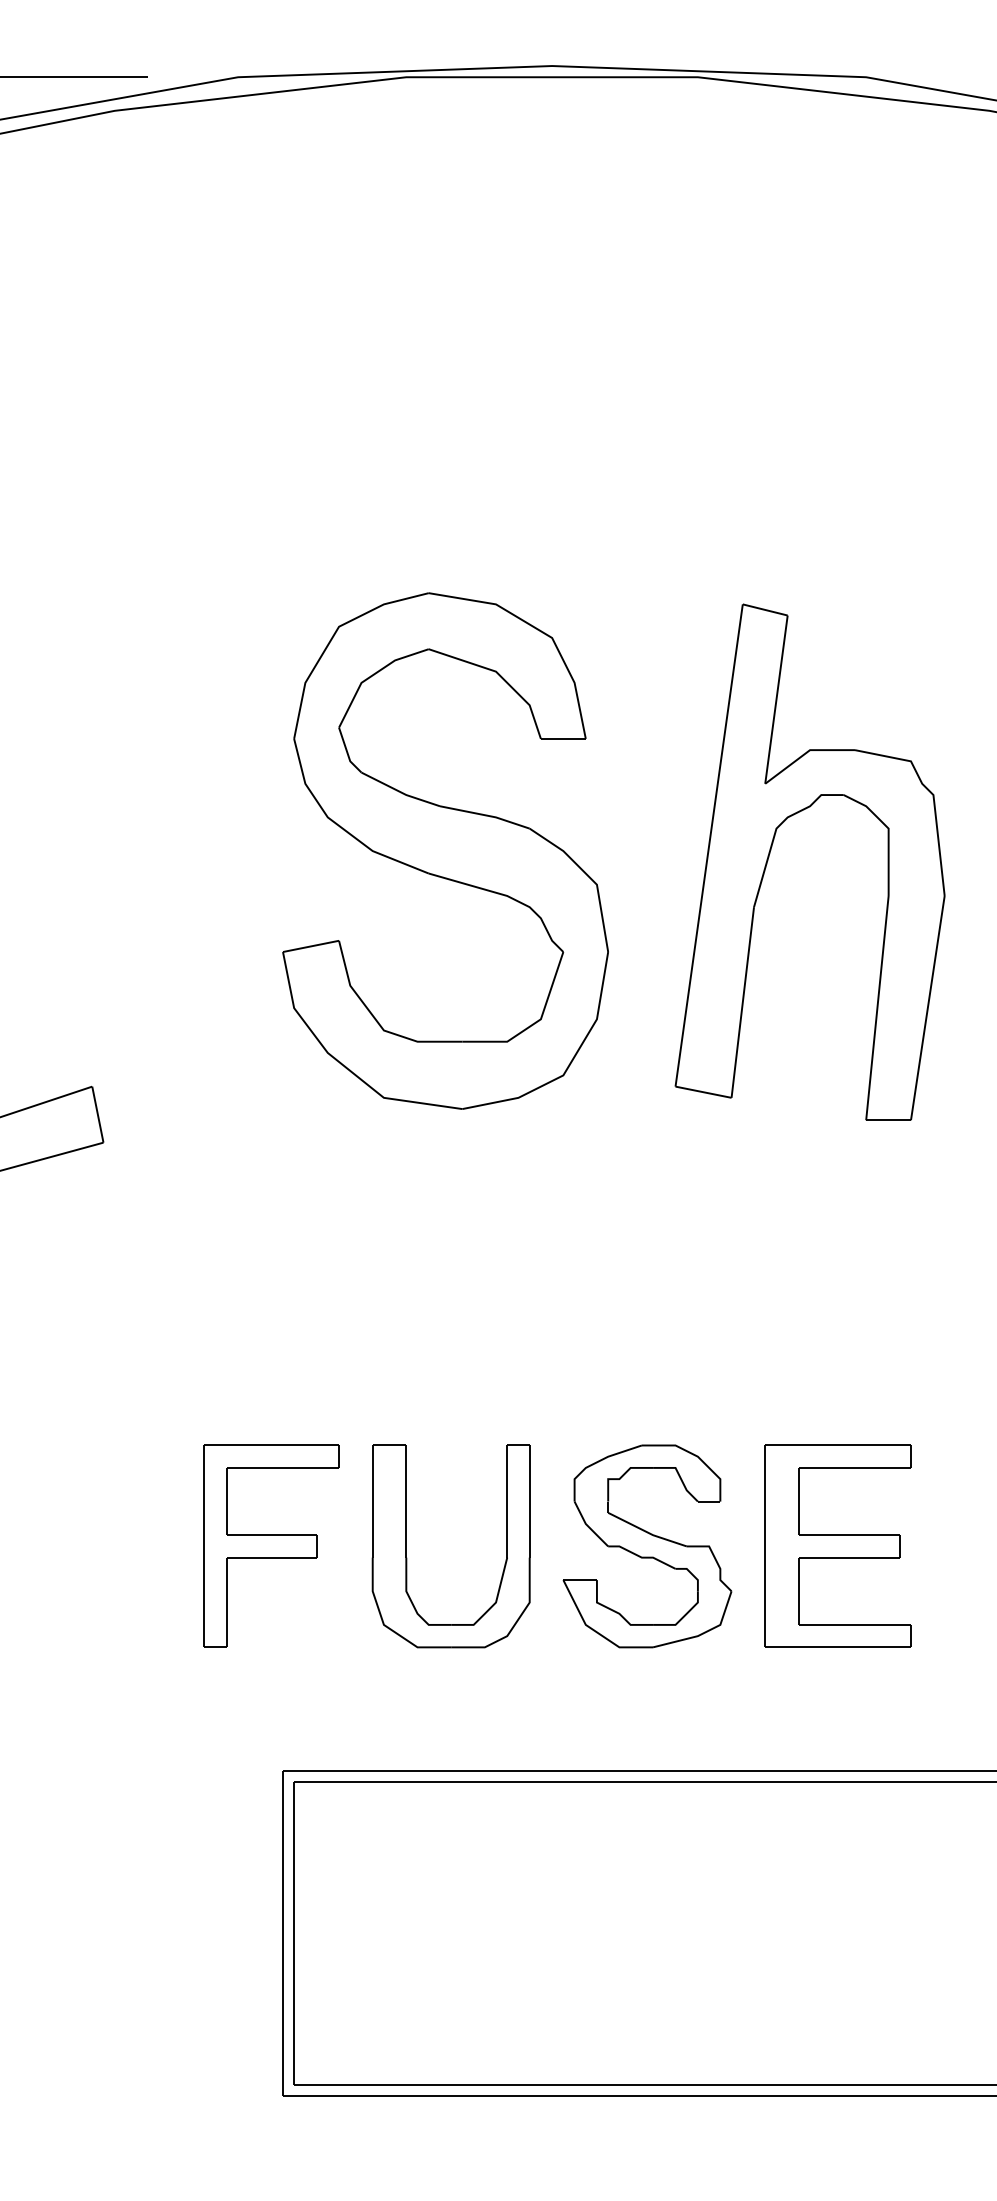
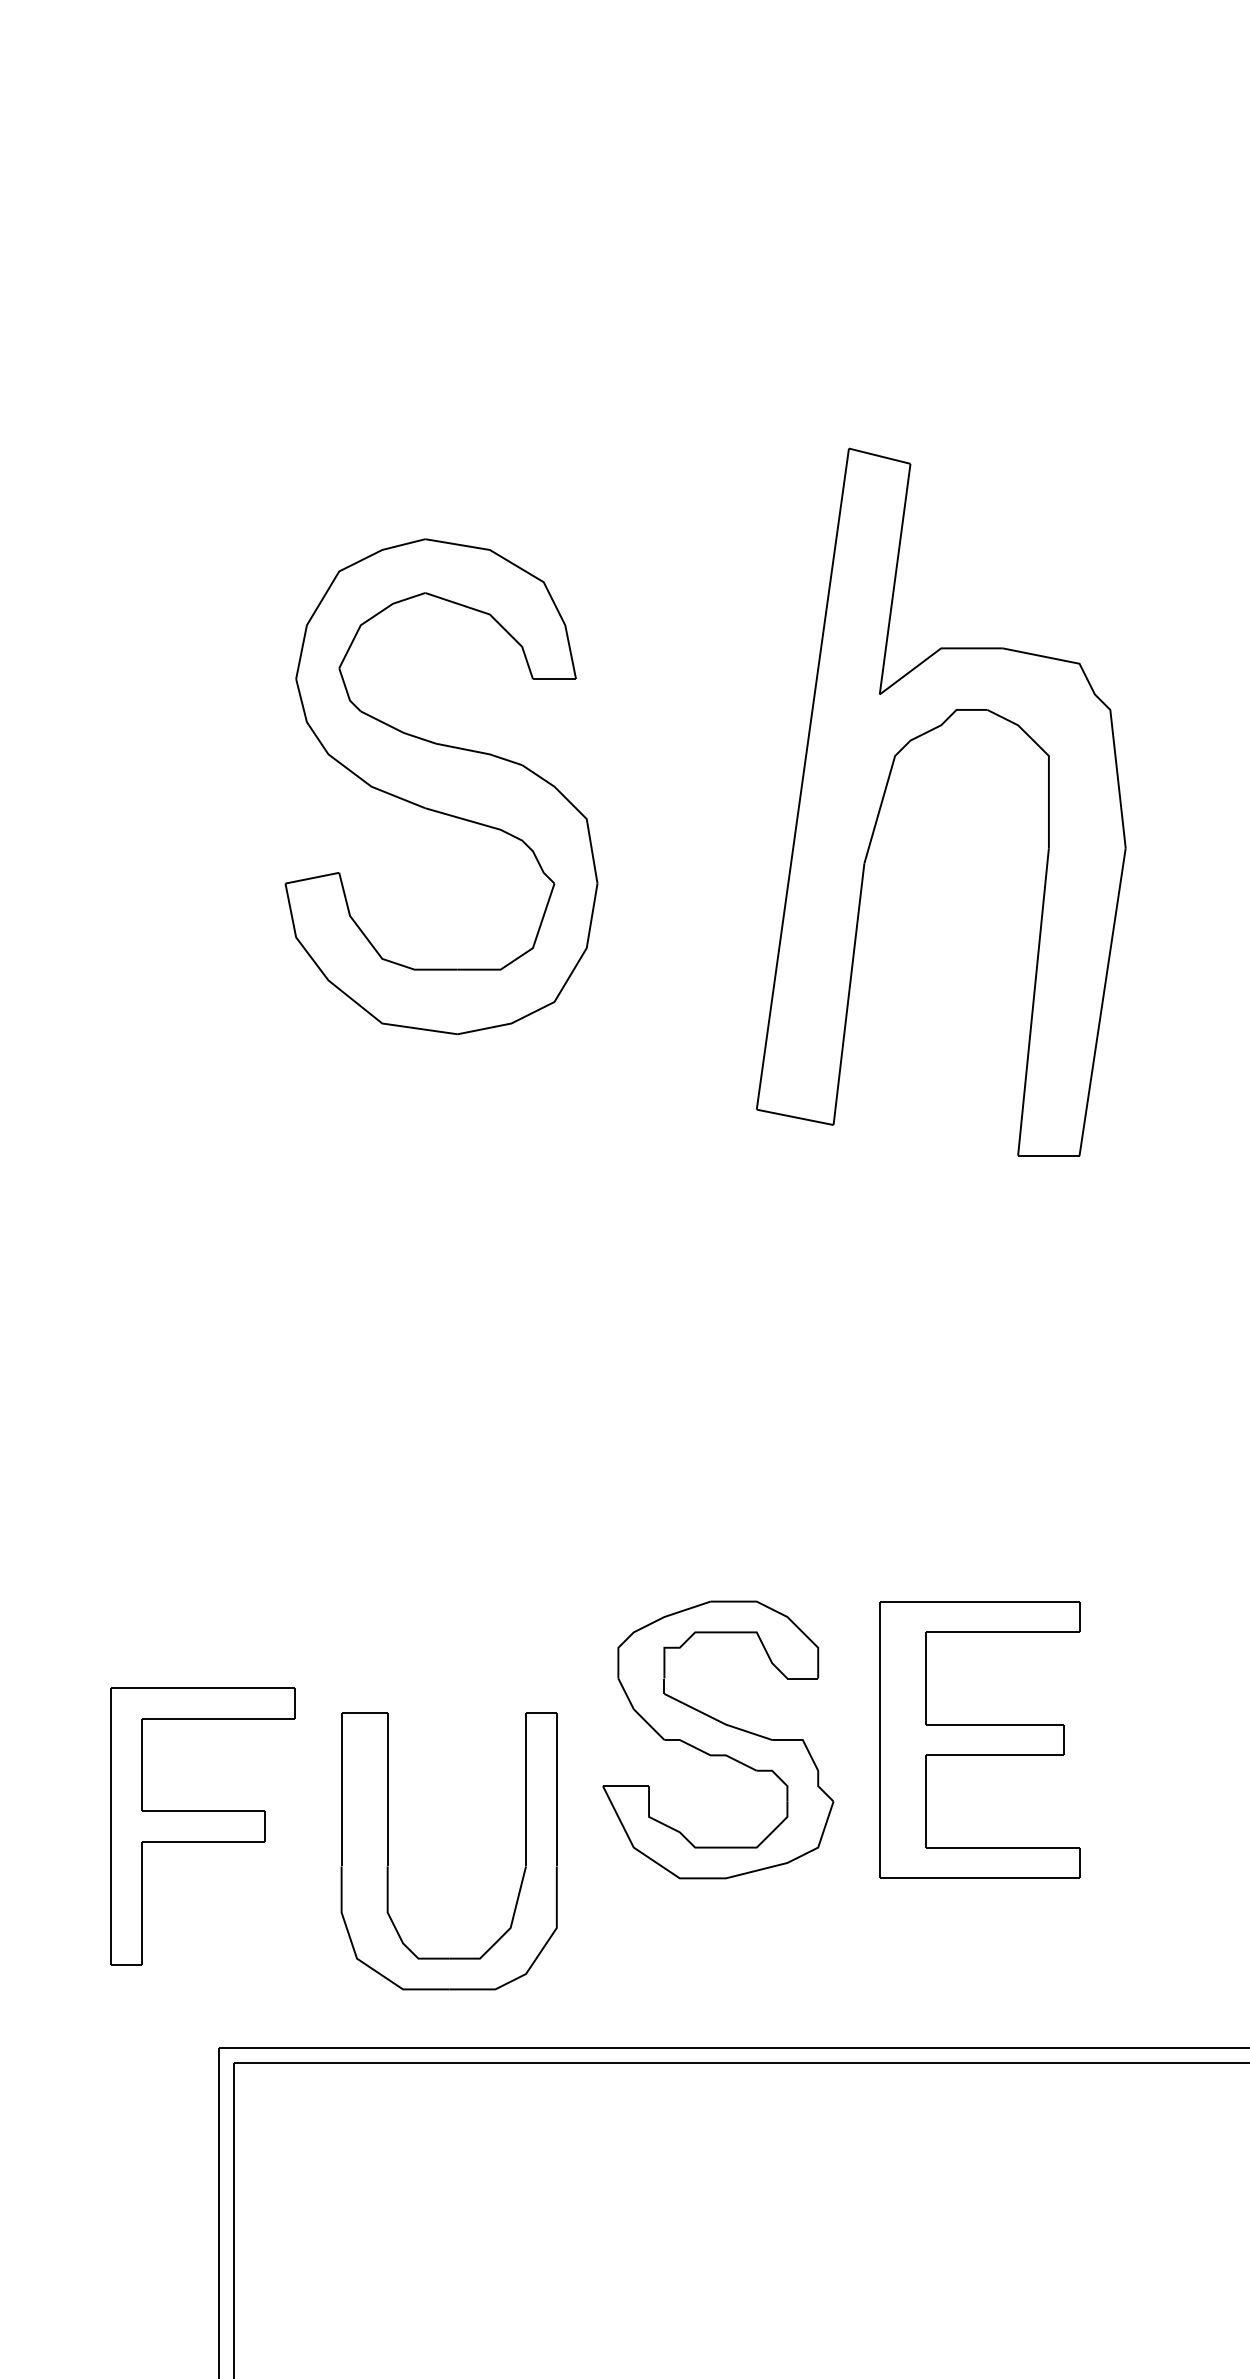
part: (445, 850) -> (441, 785), size x0.7
part: (271, 1545) -> (202, 1825), moved
part: (406, 1546) -> (387, 1851), moved

